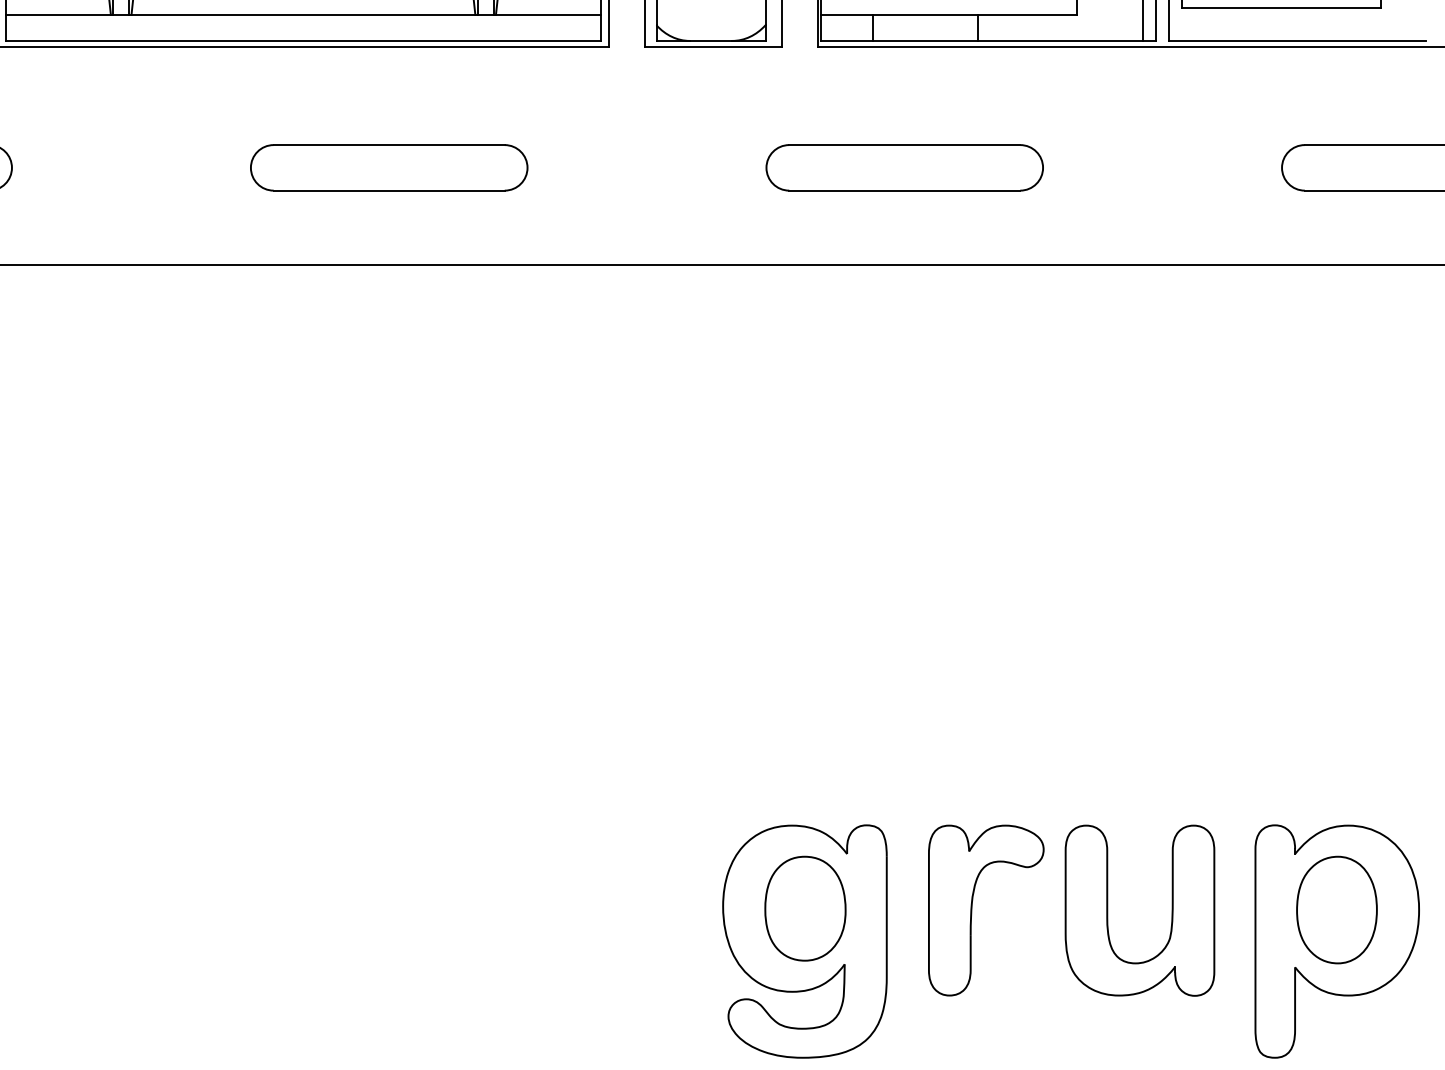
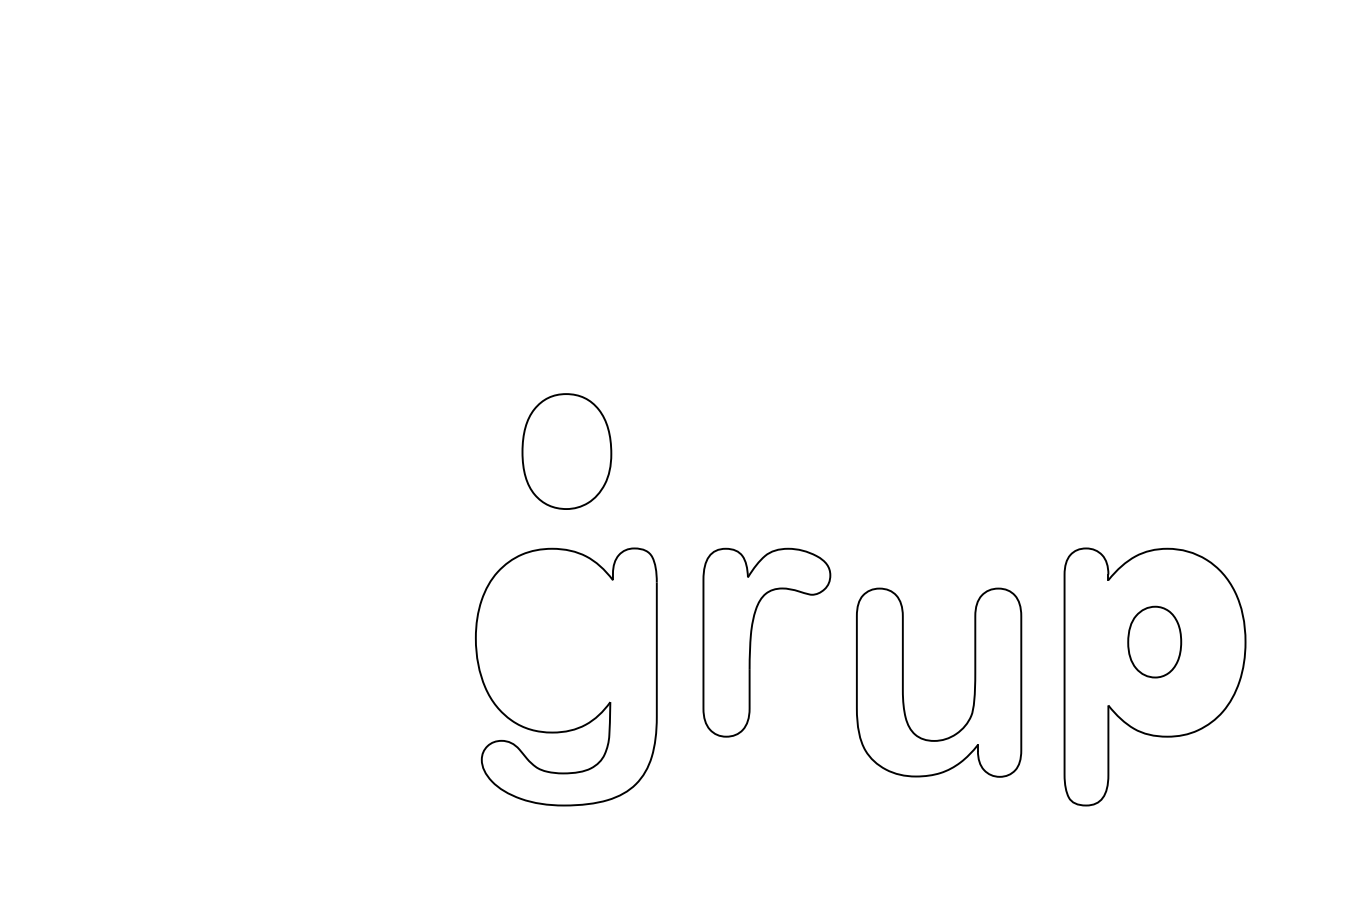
part: (805, 908) -> (566, 451), moved
part: (1336, 909) -> (1154, 641), size x0.6
part: (1108, 910) -> (904, 682), moved

